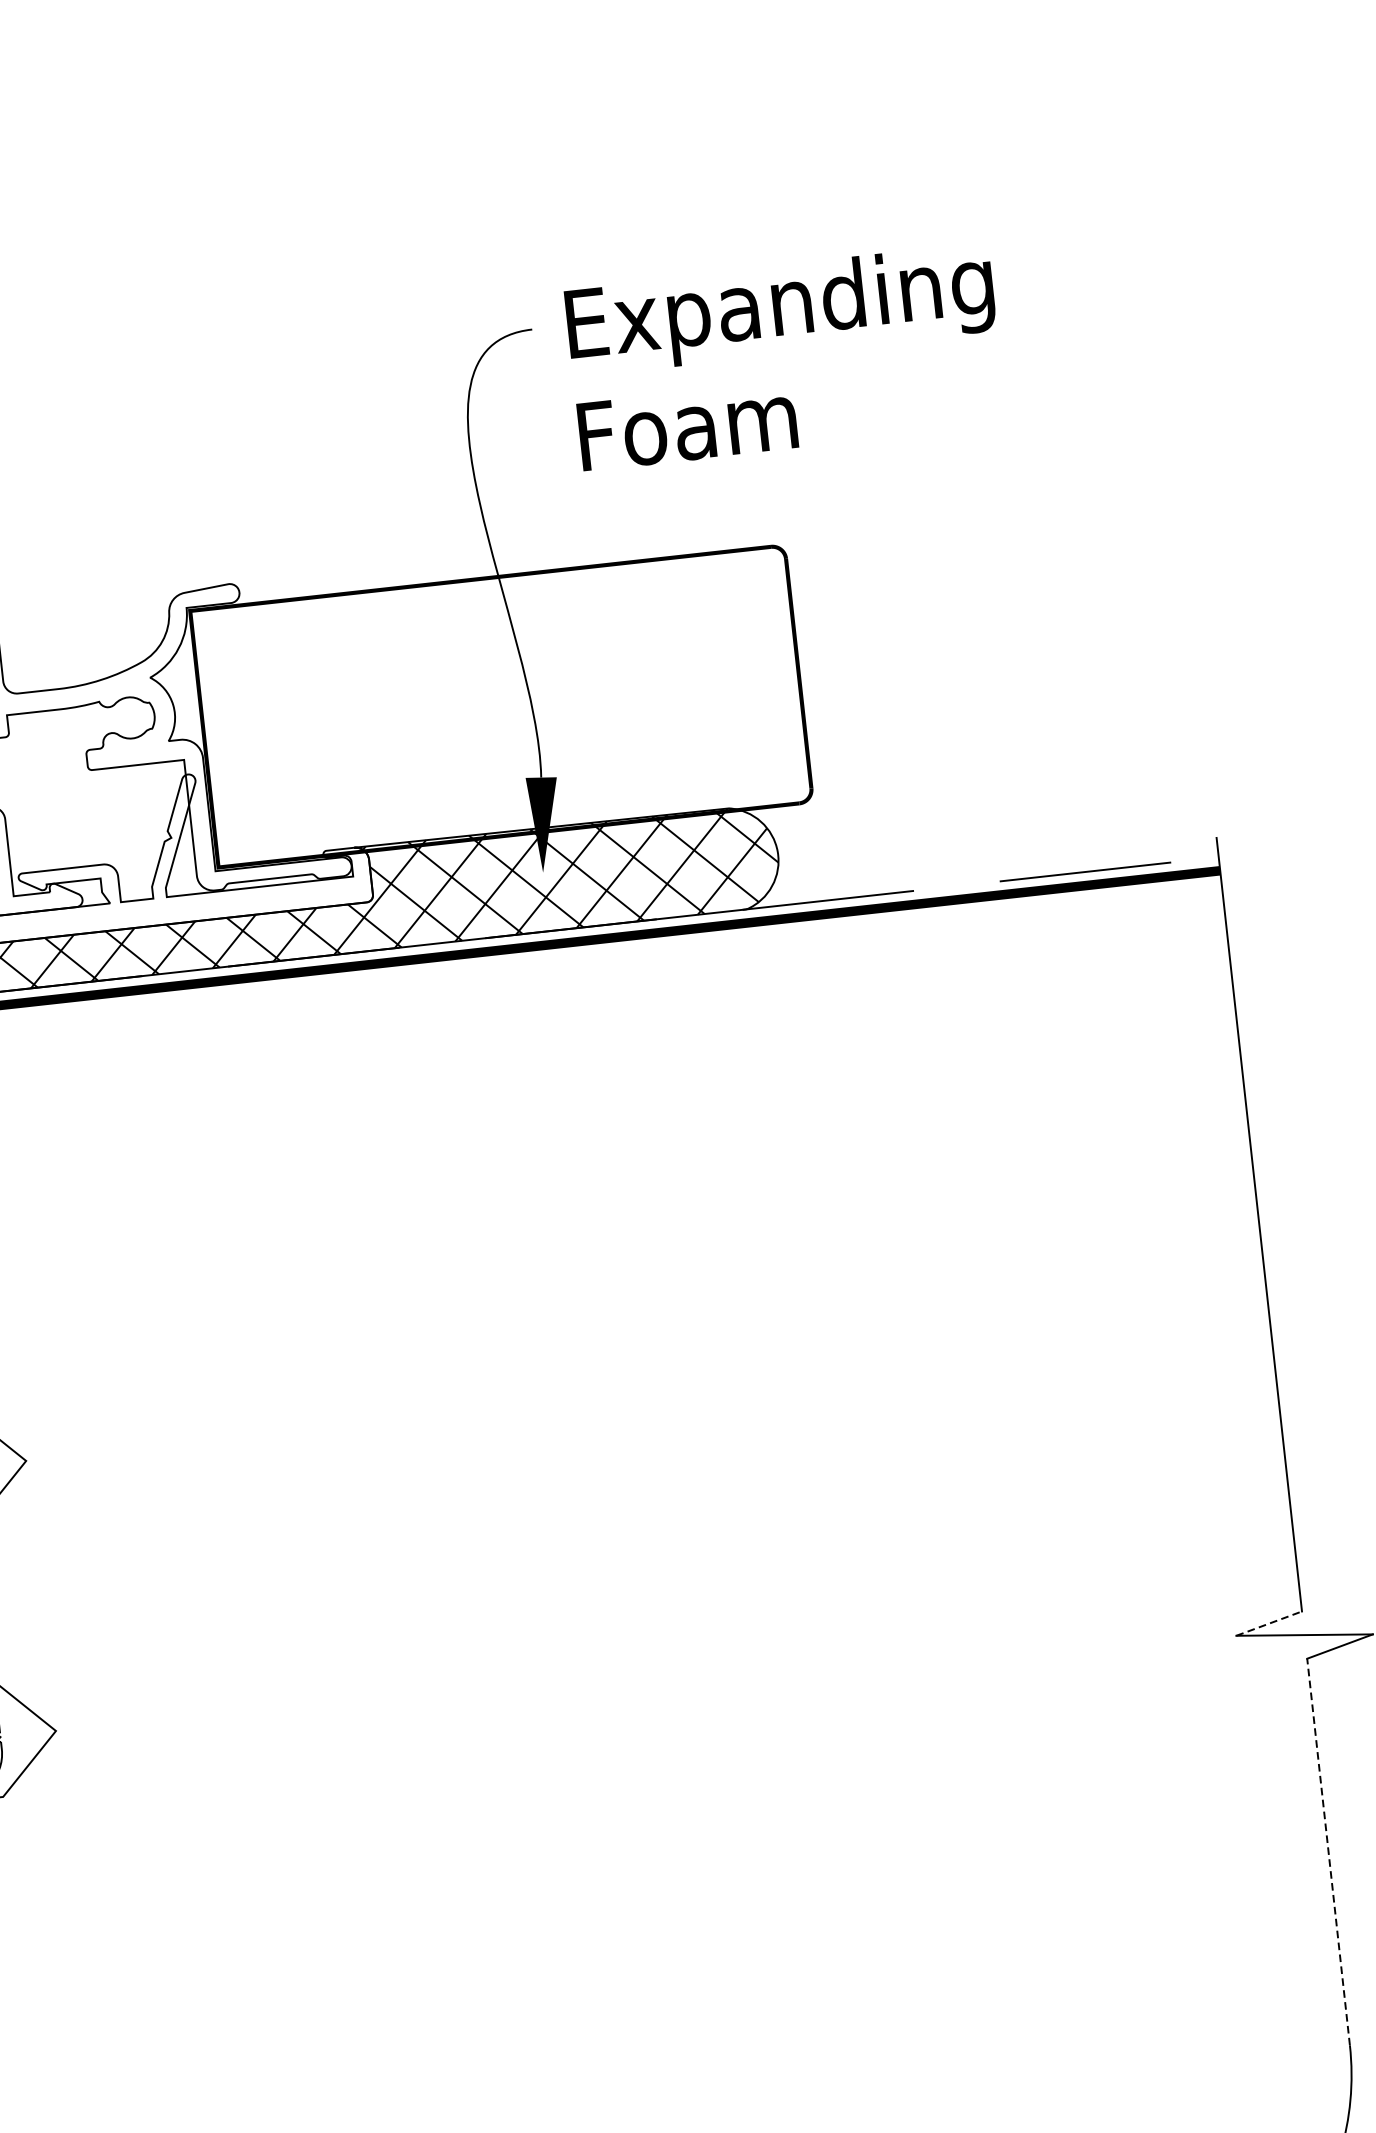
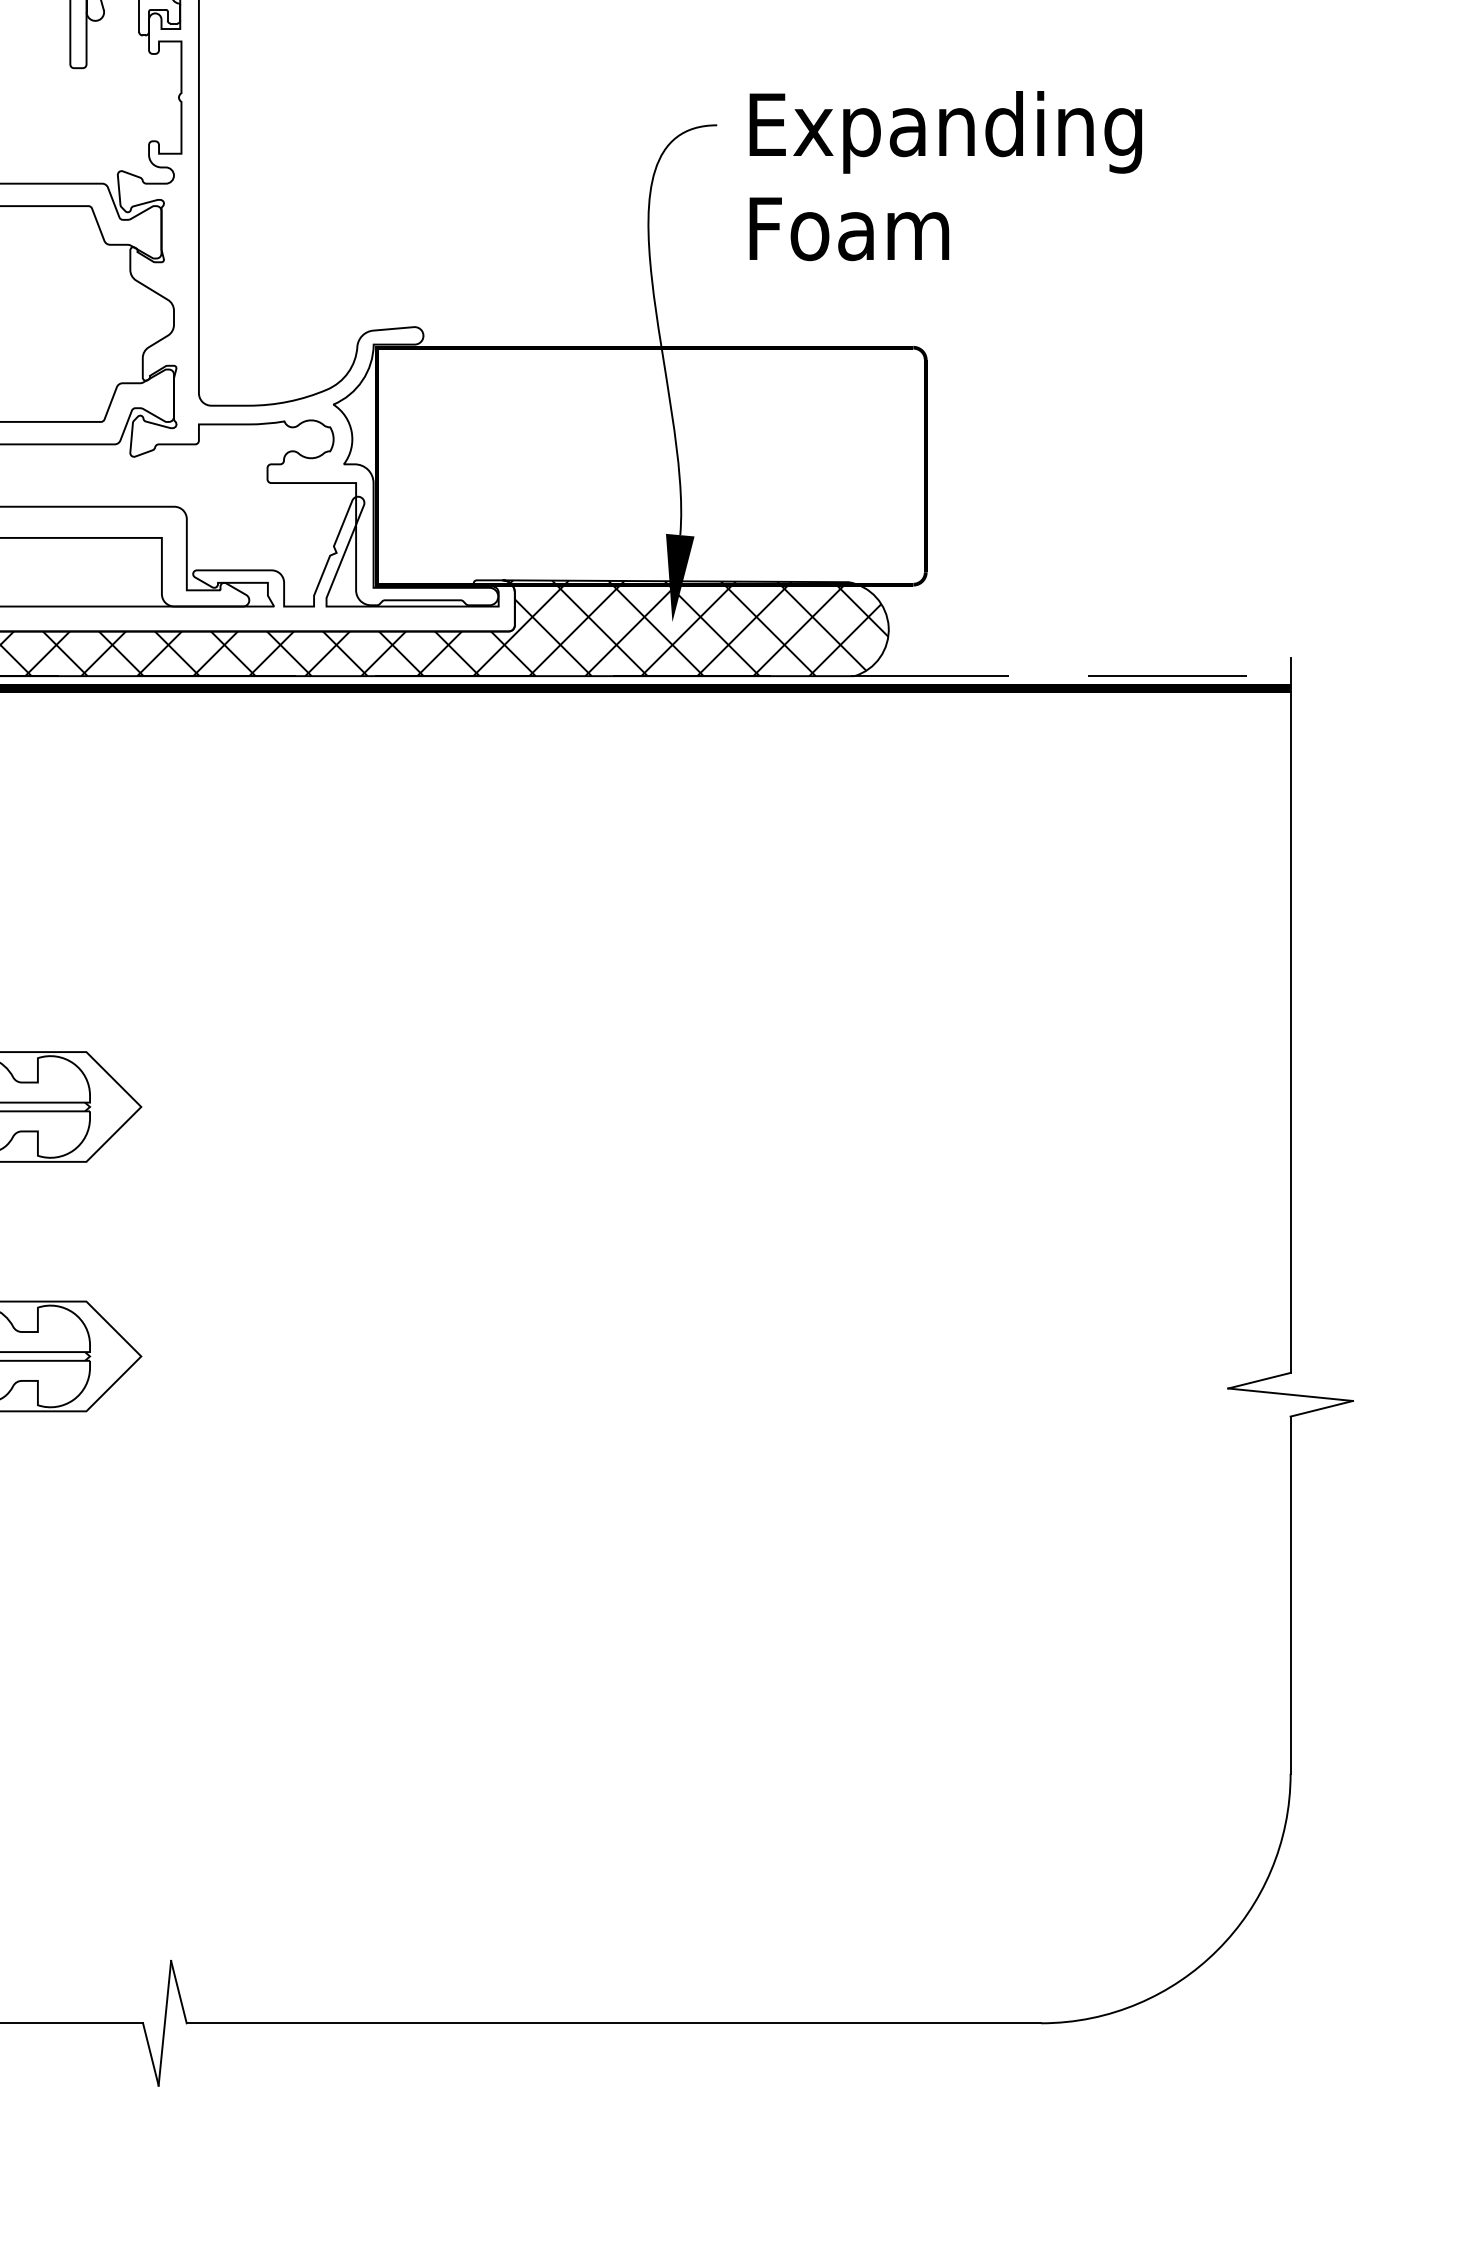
line: (1269, 1623) -> (1259, 1380), dashed -> solid
line: (1328, 1852) -> (1290, 1595), dashed -> solid

